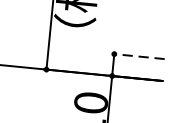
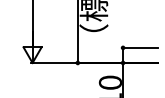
line: (138, 55) -> (139, 47), dashed -> solid

